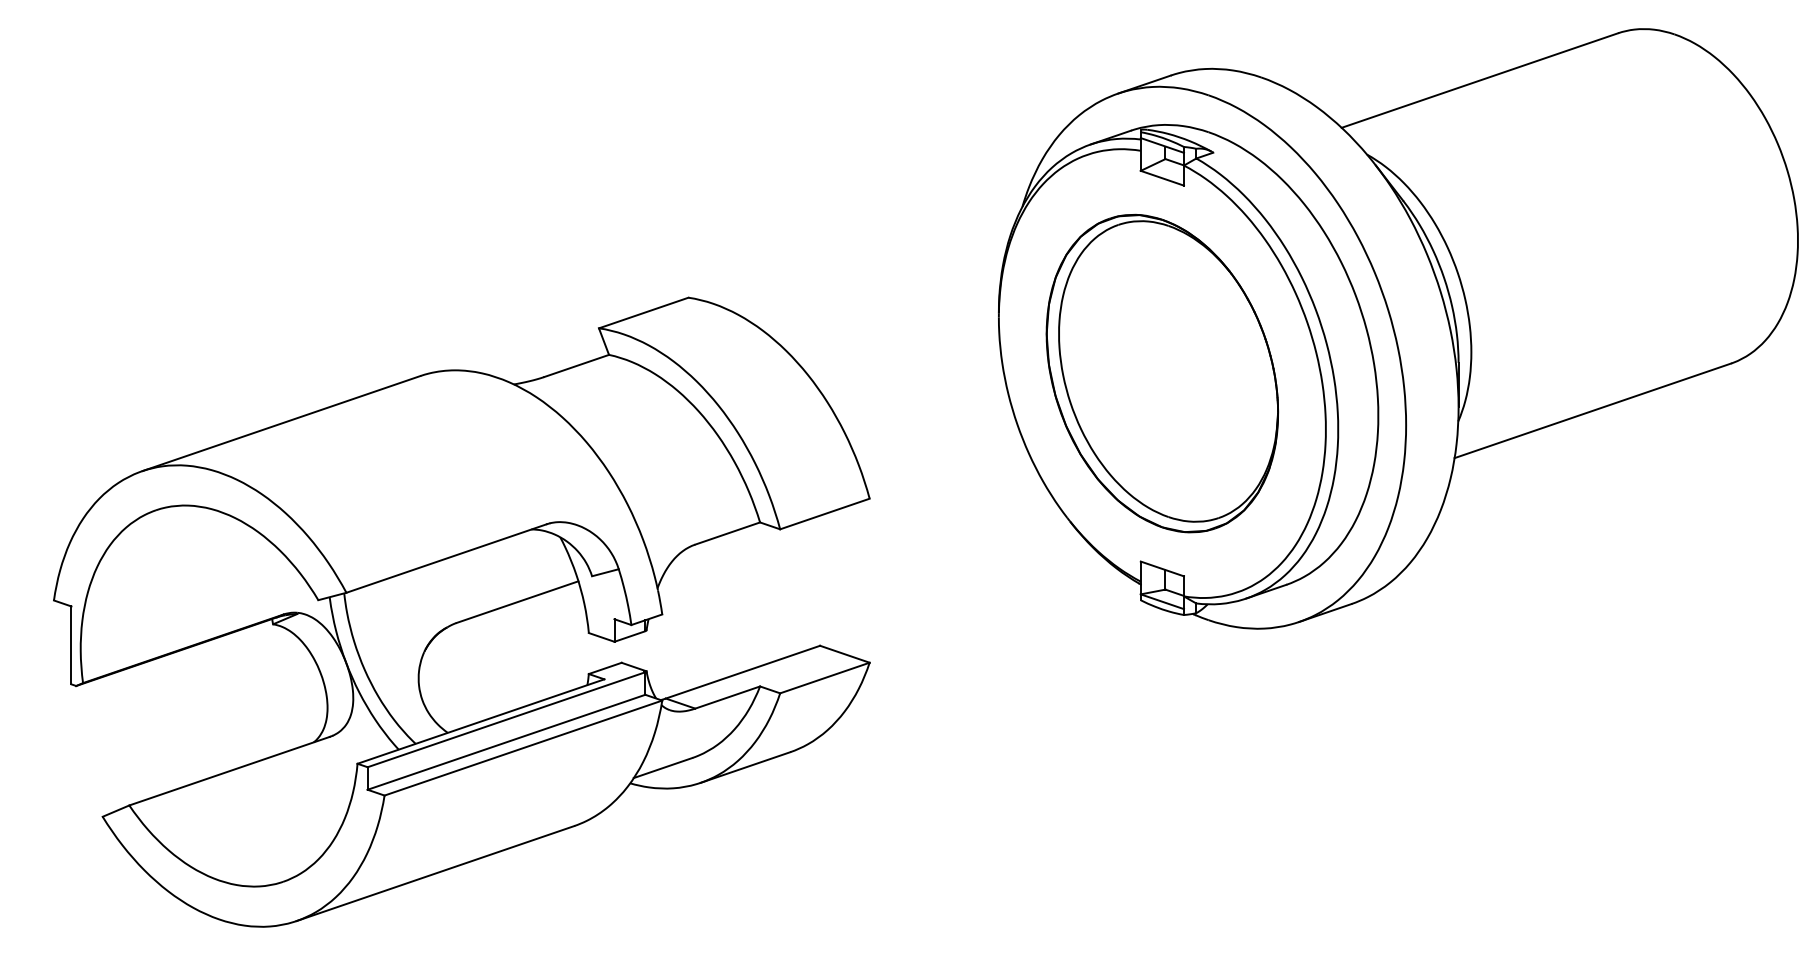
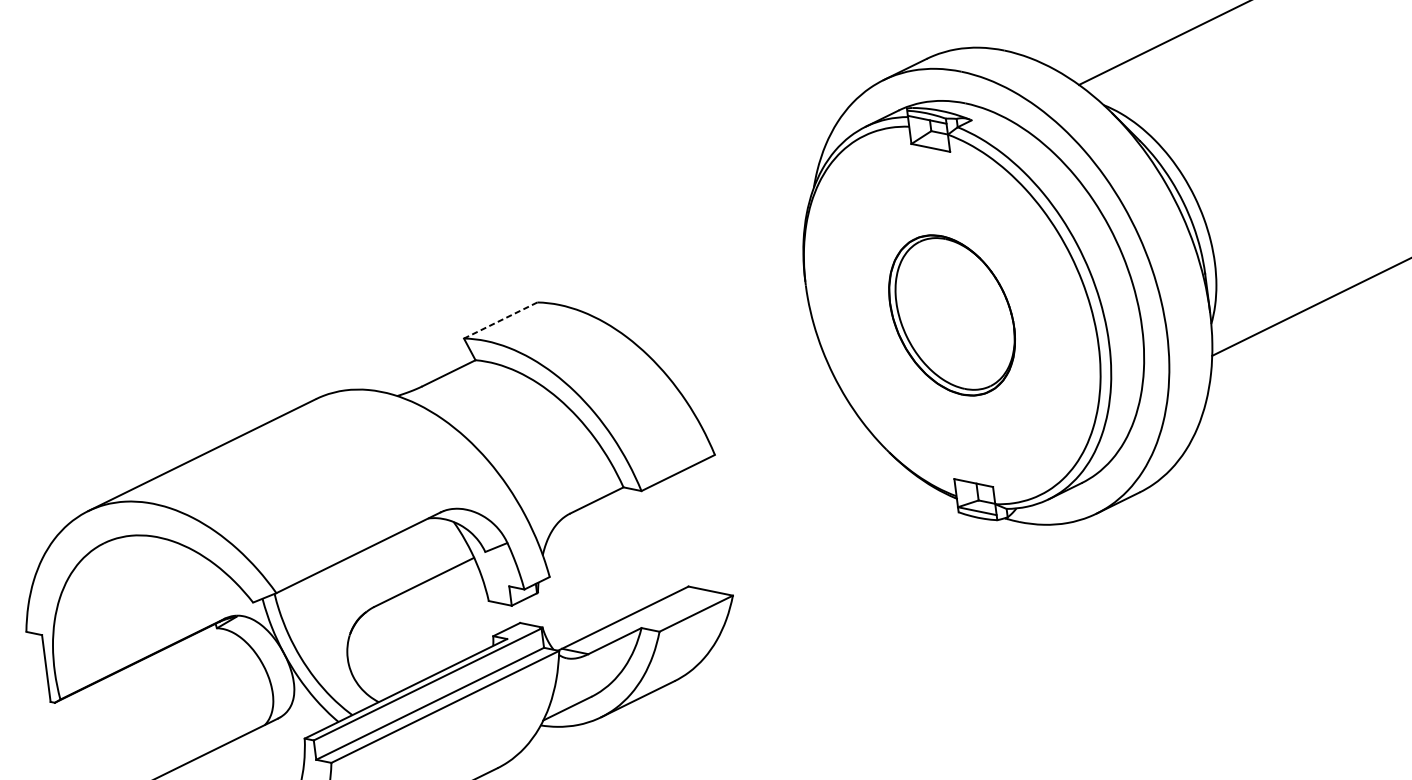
line: (643, 313) -> (500, 320), solid -> dashed
part: (1161, 373) -> (951, 315), size x0.6

